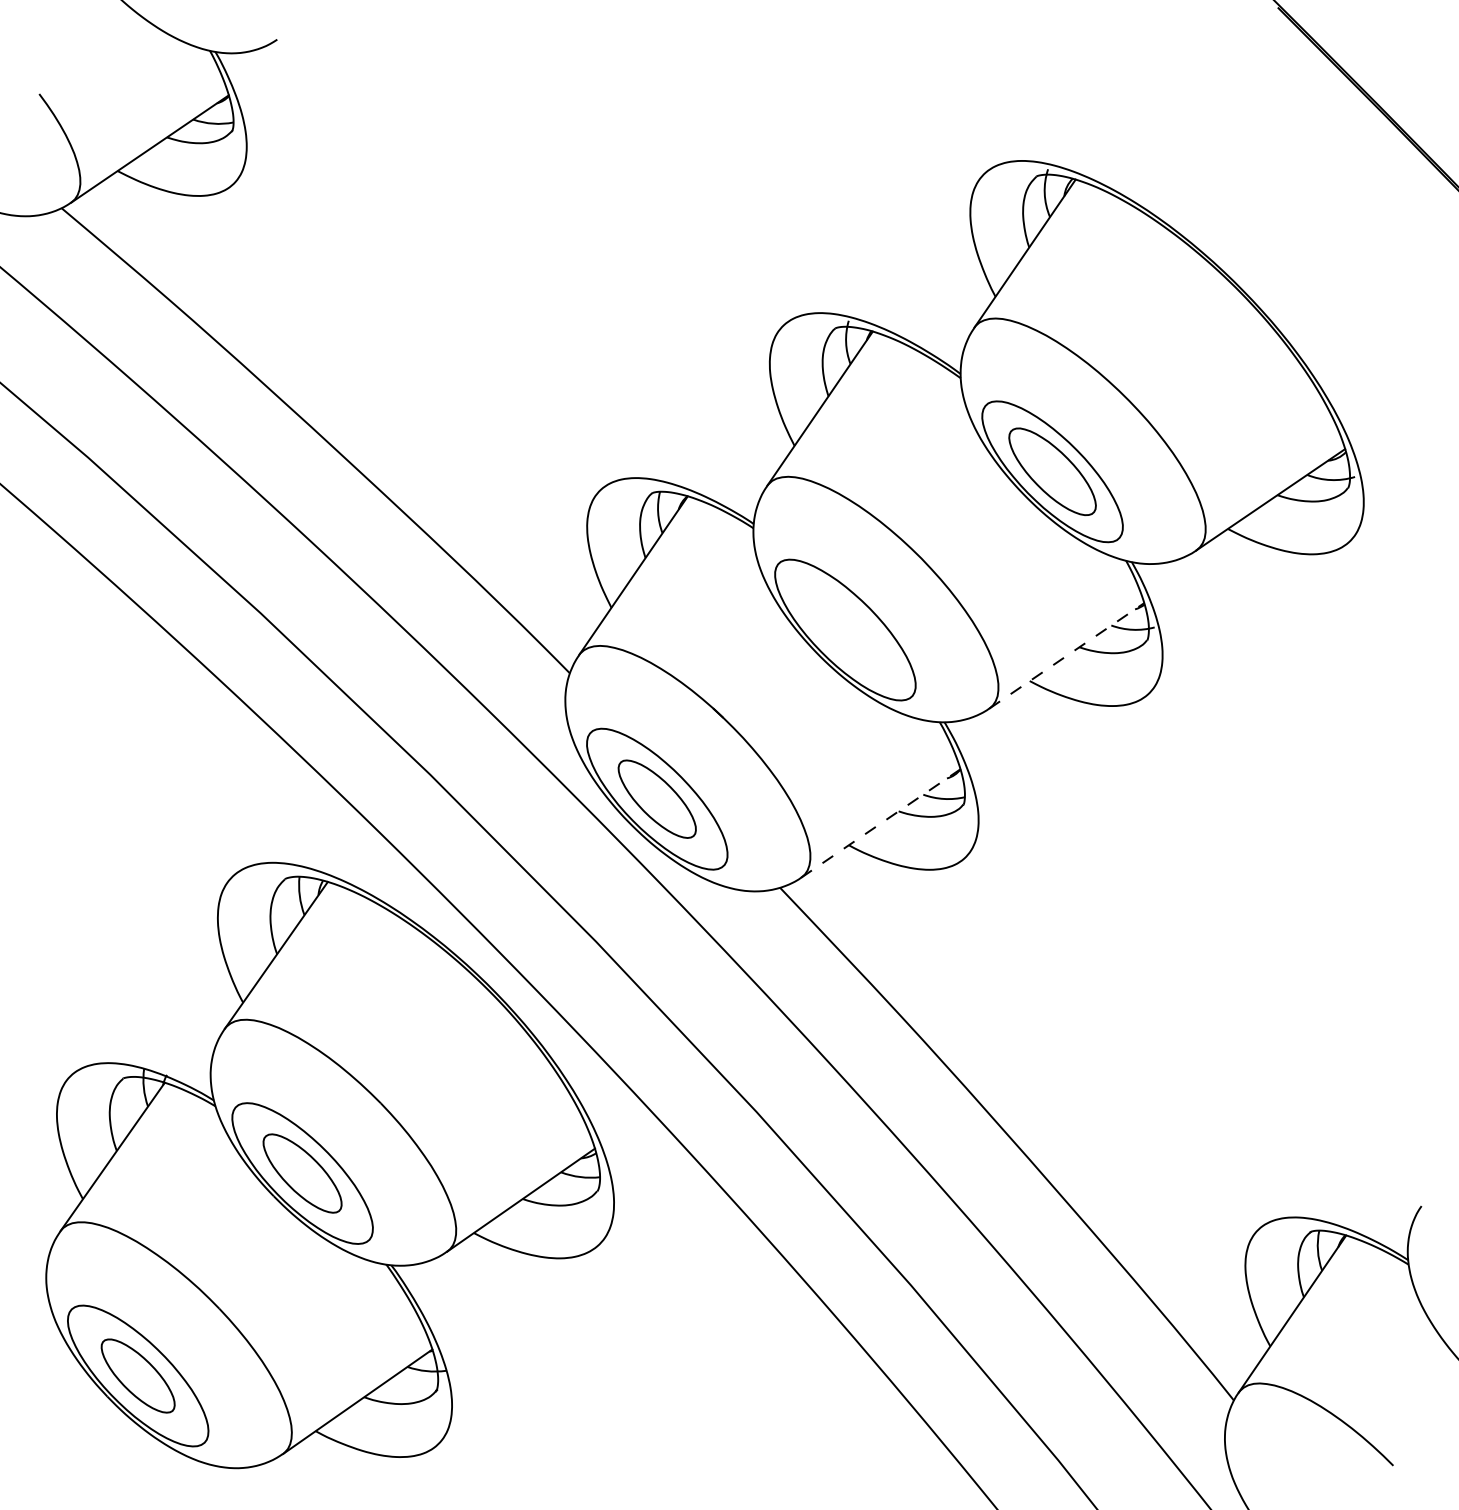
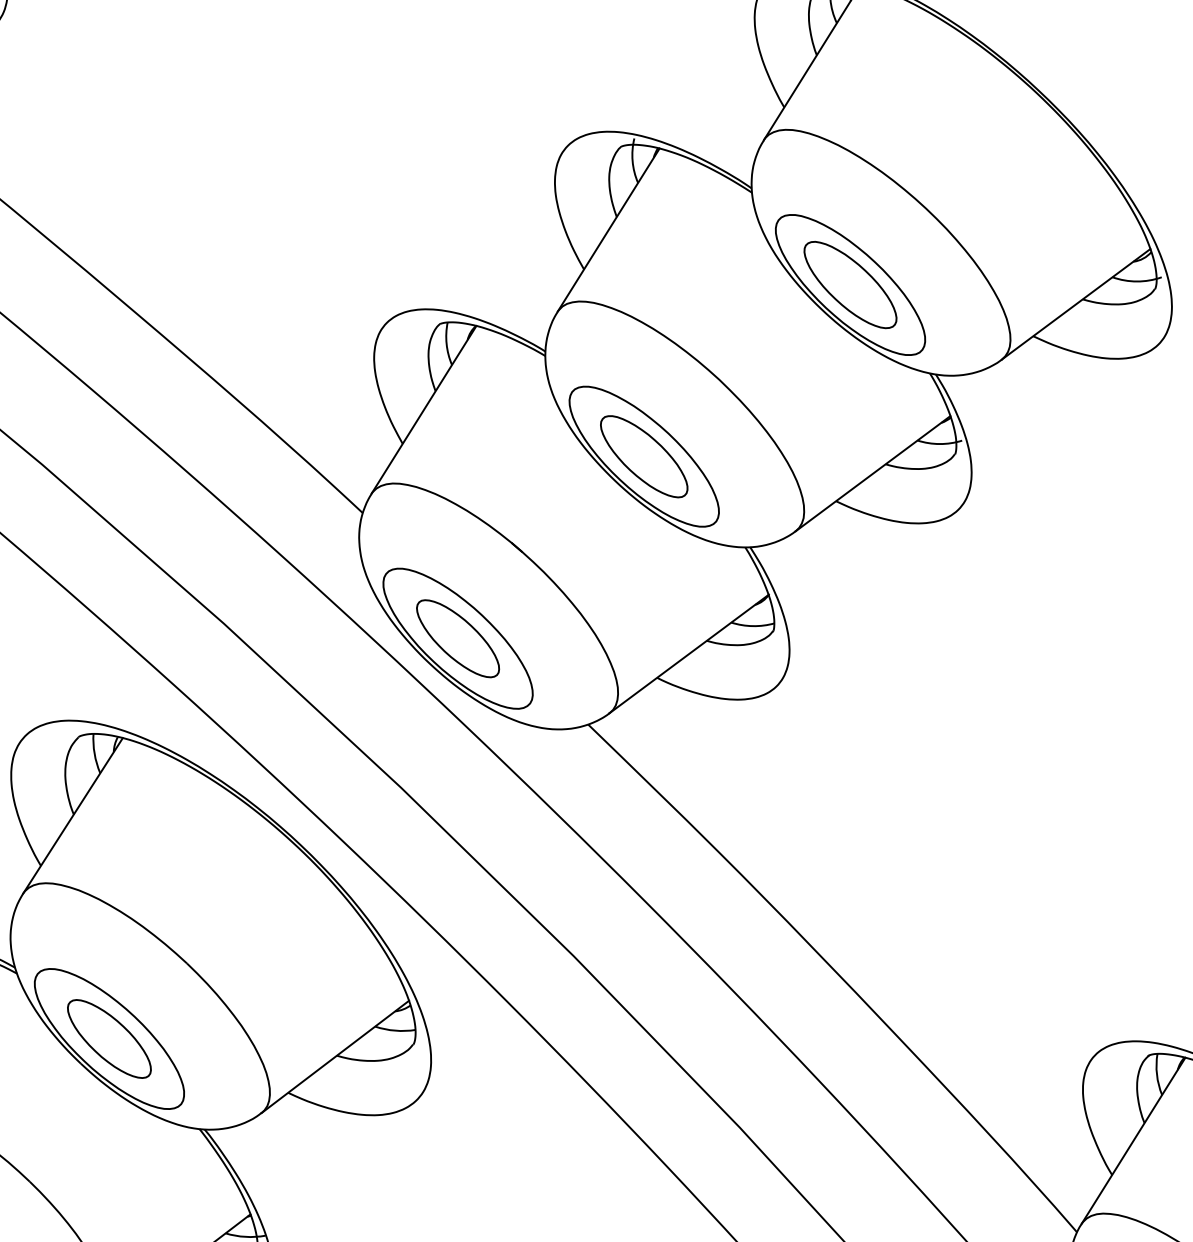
part: (844, 629) -> (643, 456), added
line: (1066, 655) -> (872, 473), dashed -> solid
line: (881, 823) -> (689, 654), dashed -> solid

